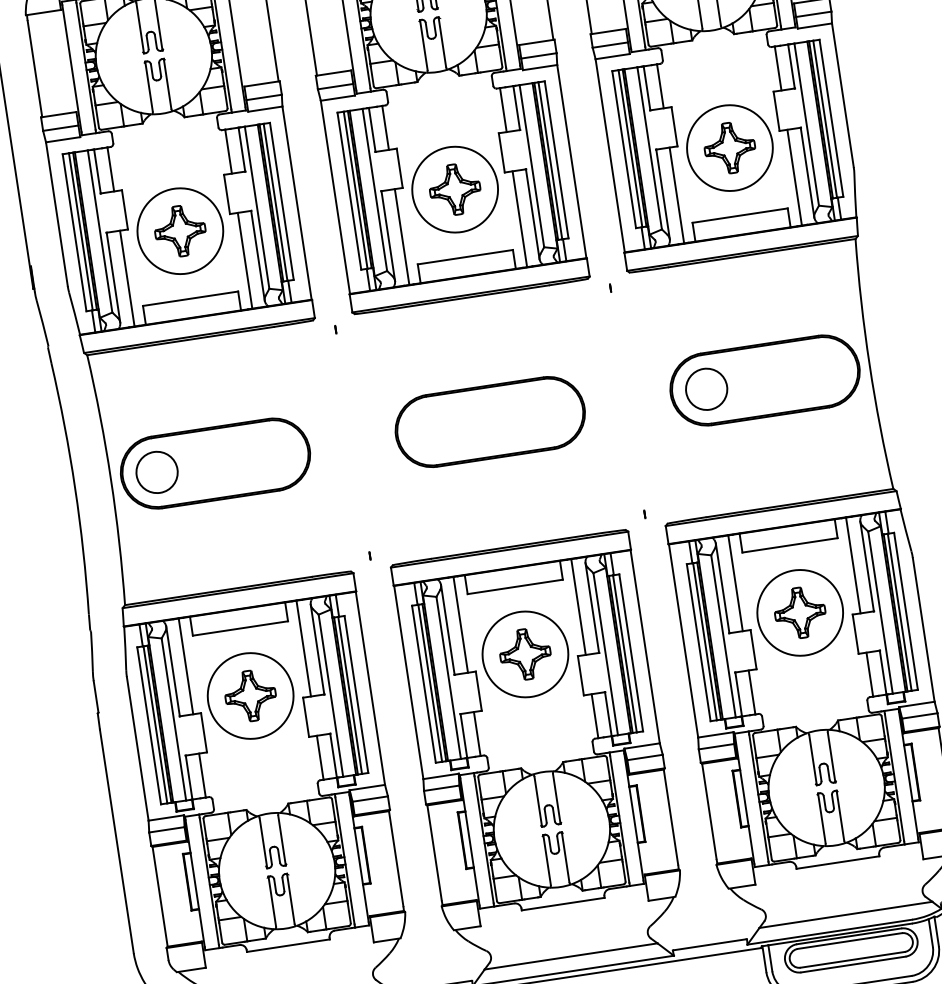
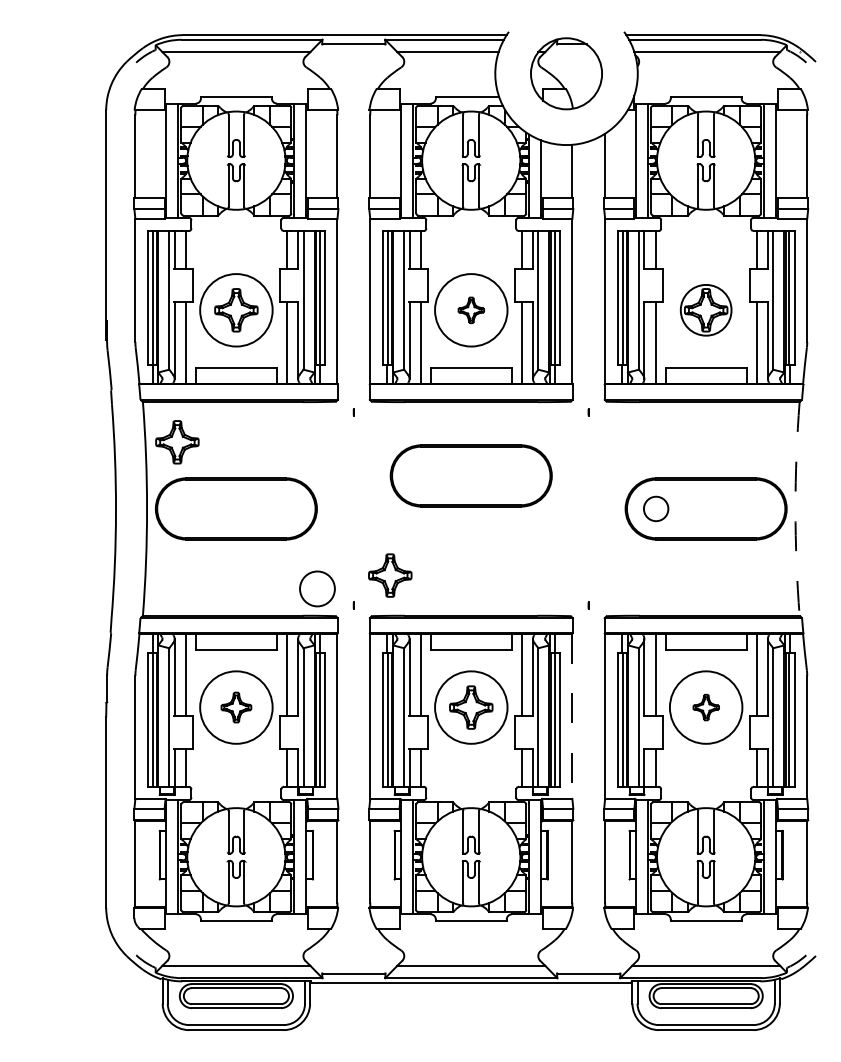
circle: (729, 148) -> (705, 310), size x0.7
part: (455, 189) -> (471, 310), size x0.6
arc: (869, 364) -> (795, 508), solid -> dashed
circle: (705, 388) -> (655, 508), size x0.7
part: (134, 396) -> (177, 442), added
part: (489, 421) -> (470, 475), moved
circle: (157, 471) -> (317, 588), moved
part: (407, 514) -> (390, 575), added
part: (800, 612) -> (706, 707), size x0.6
line: (645, 646) -> (572, 716), solid -> dashed
part: (250, 695) -> (236, 707), size x0.7

